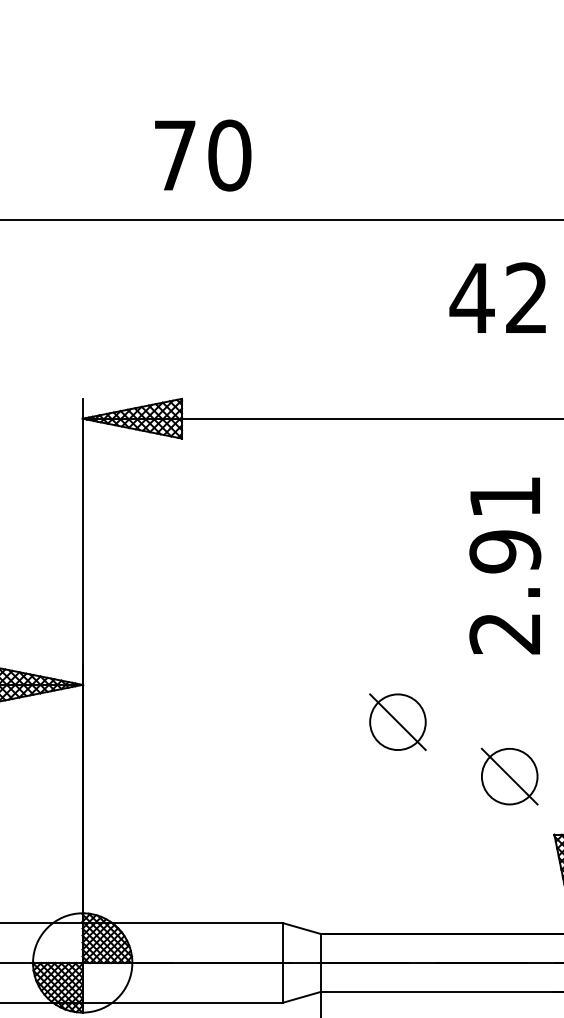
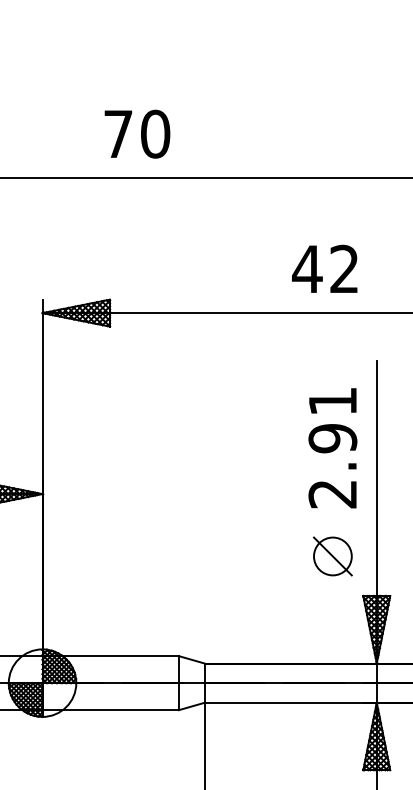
text: (203, 154) -> (137, 133), moved
text: (497, 297) -> (324, 268), moved
text: (504, 566) -> (332, 448), moved
part: (397, 722) -> (256, 519), removed

